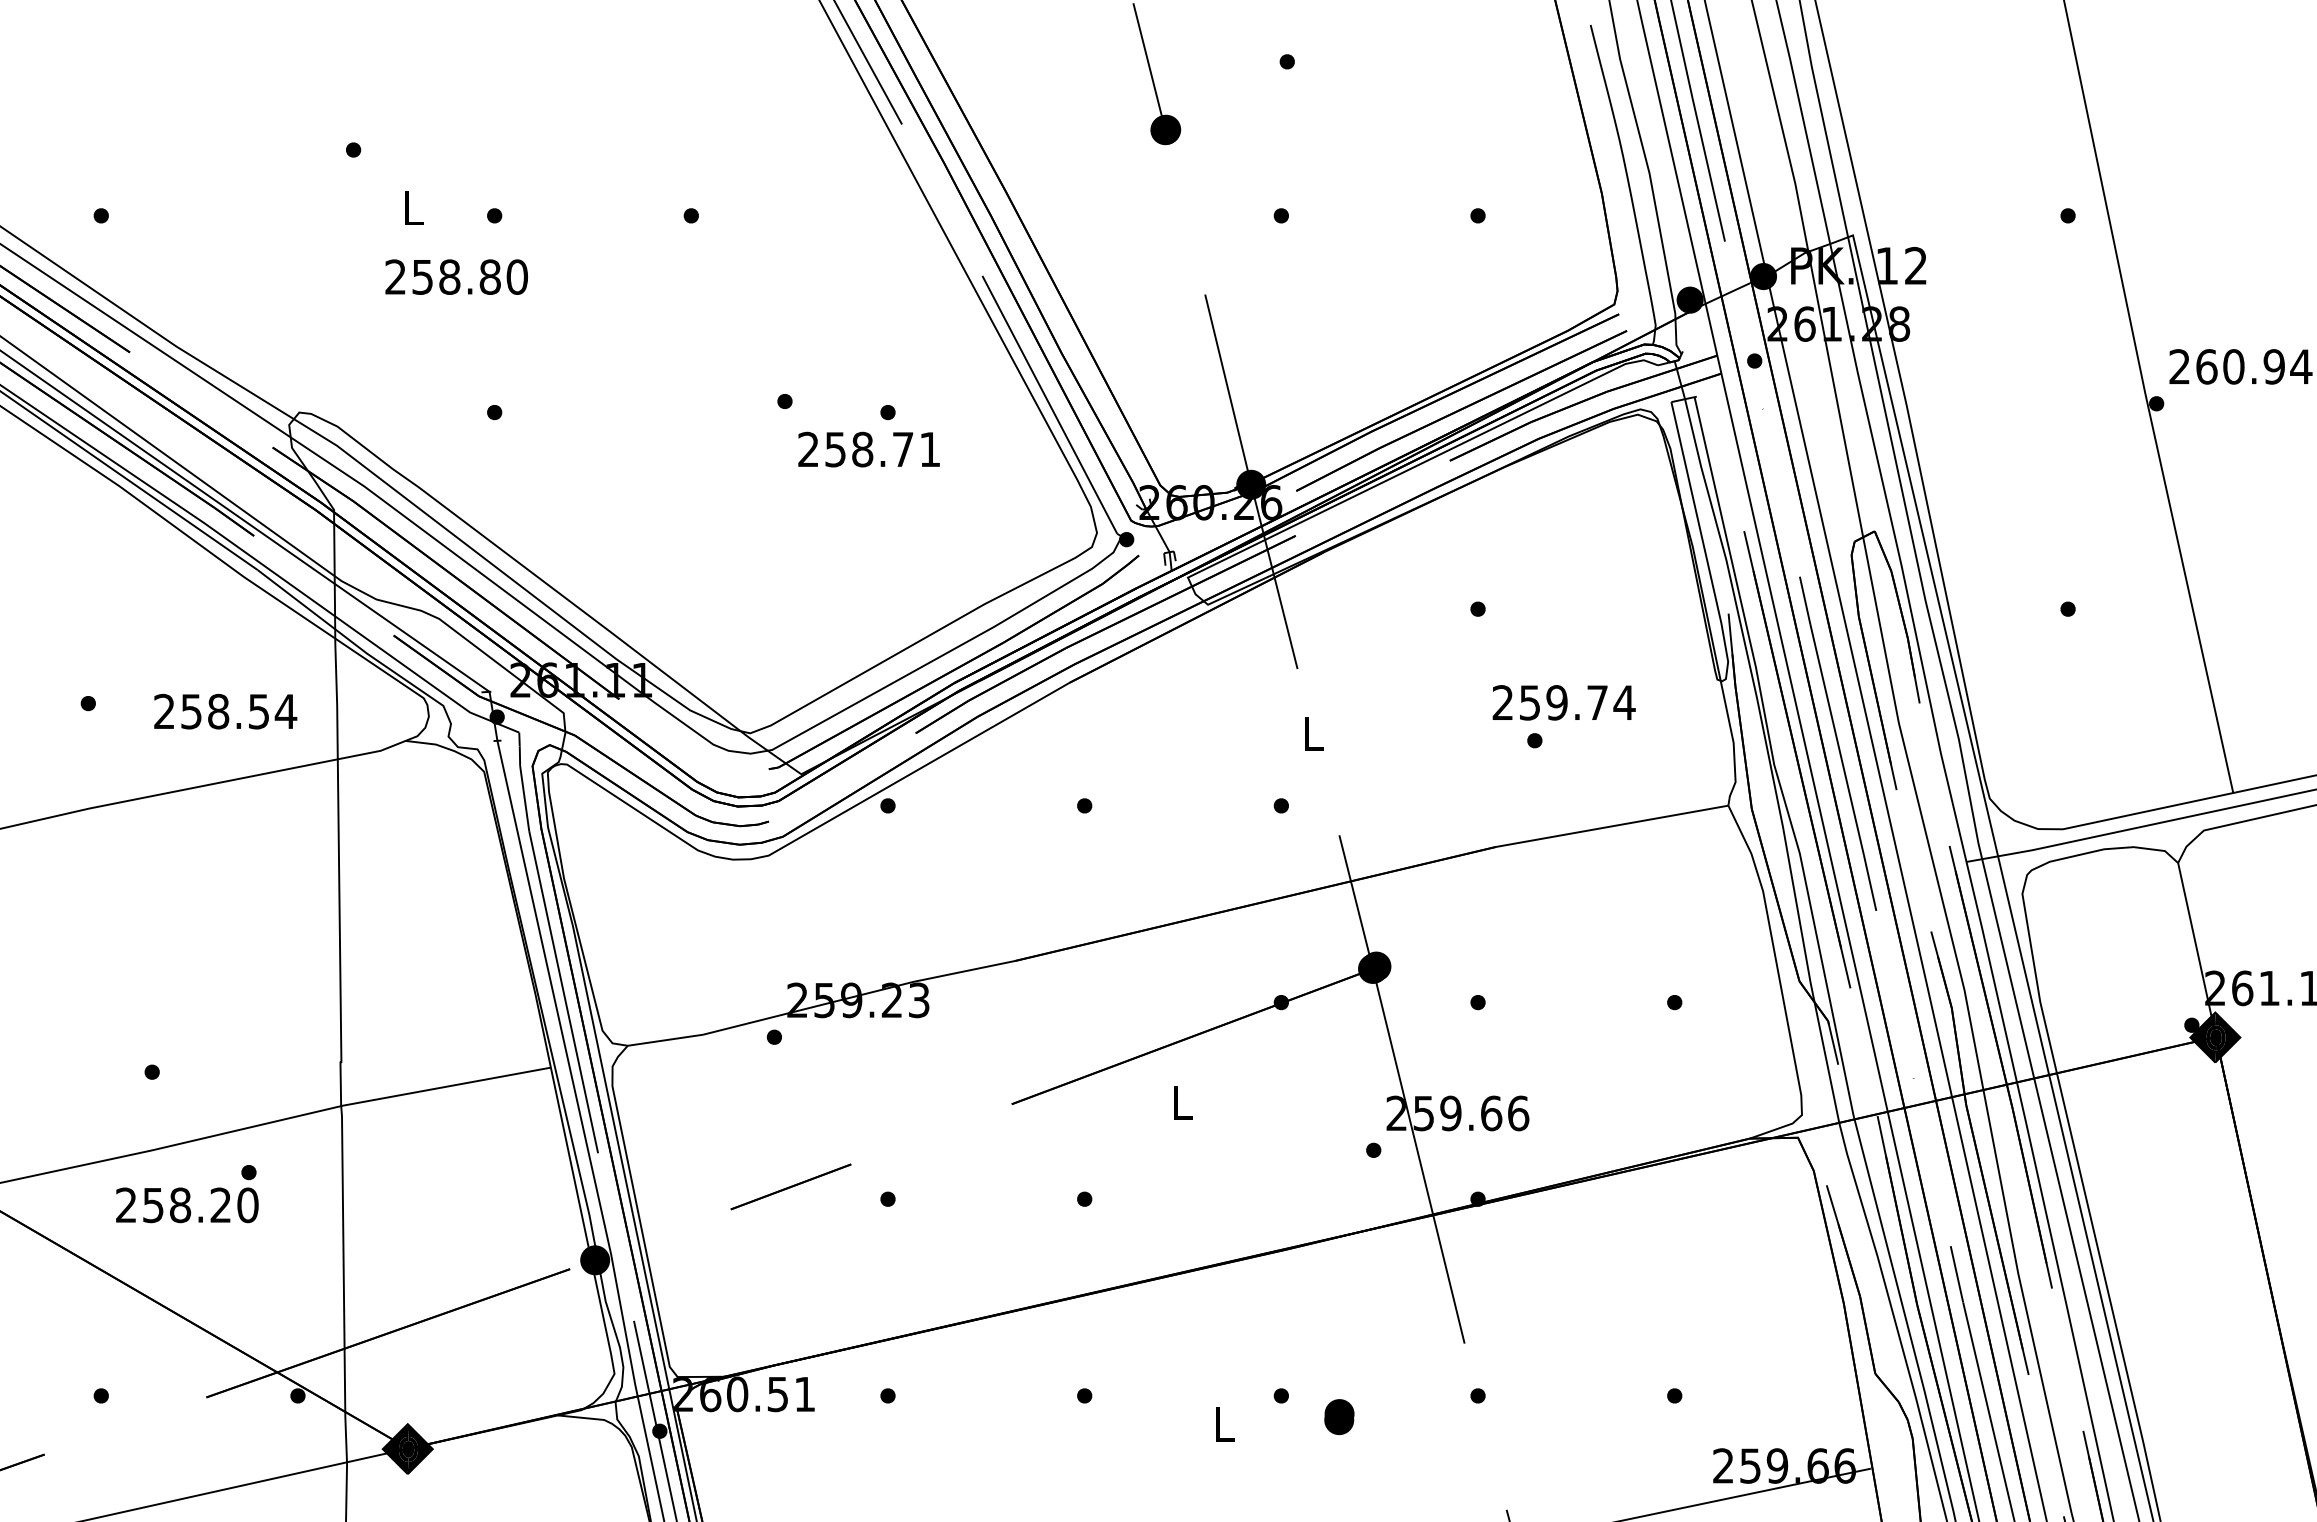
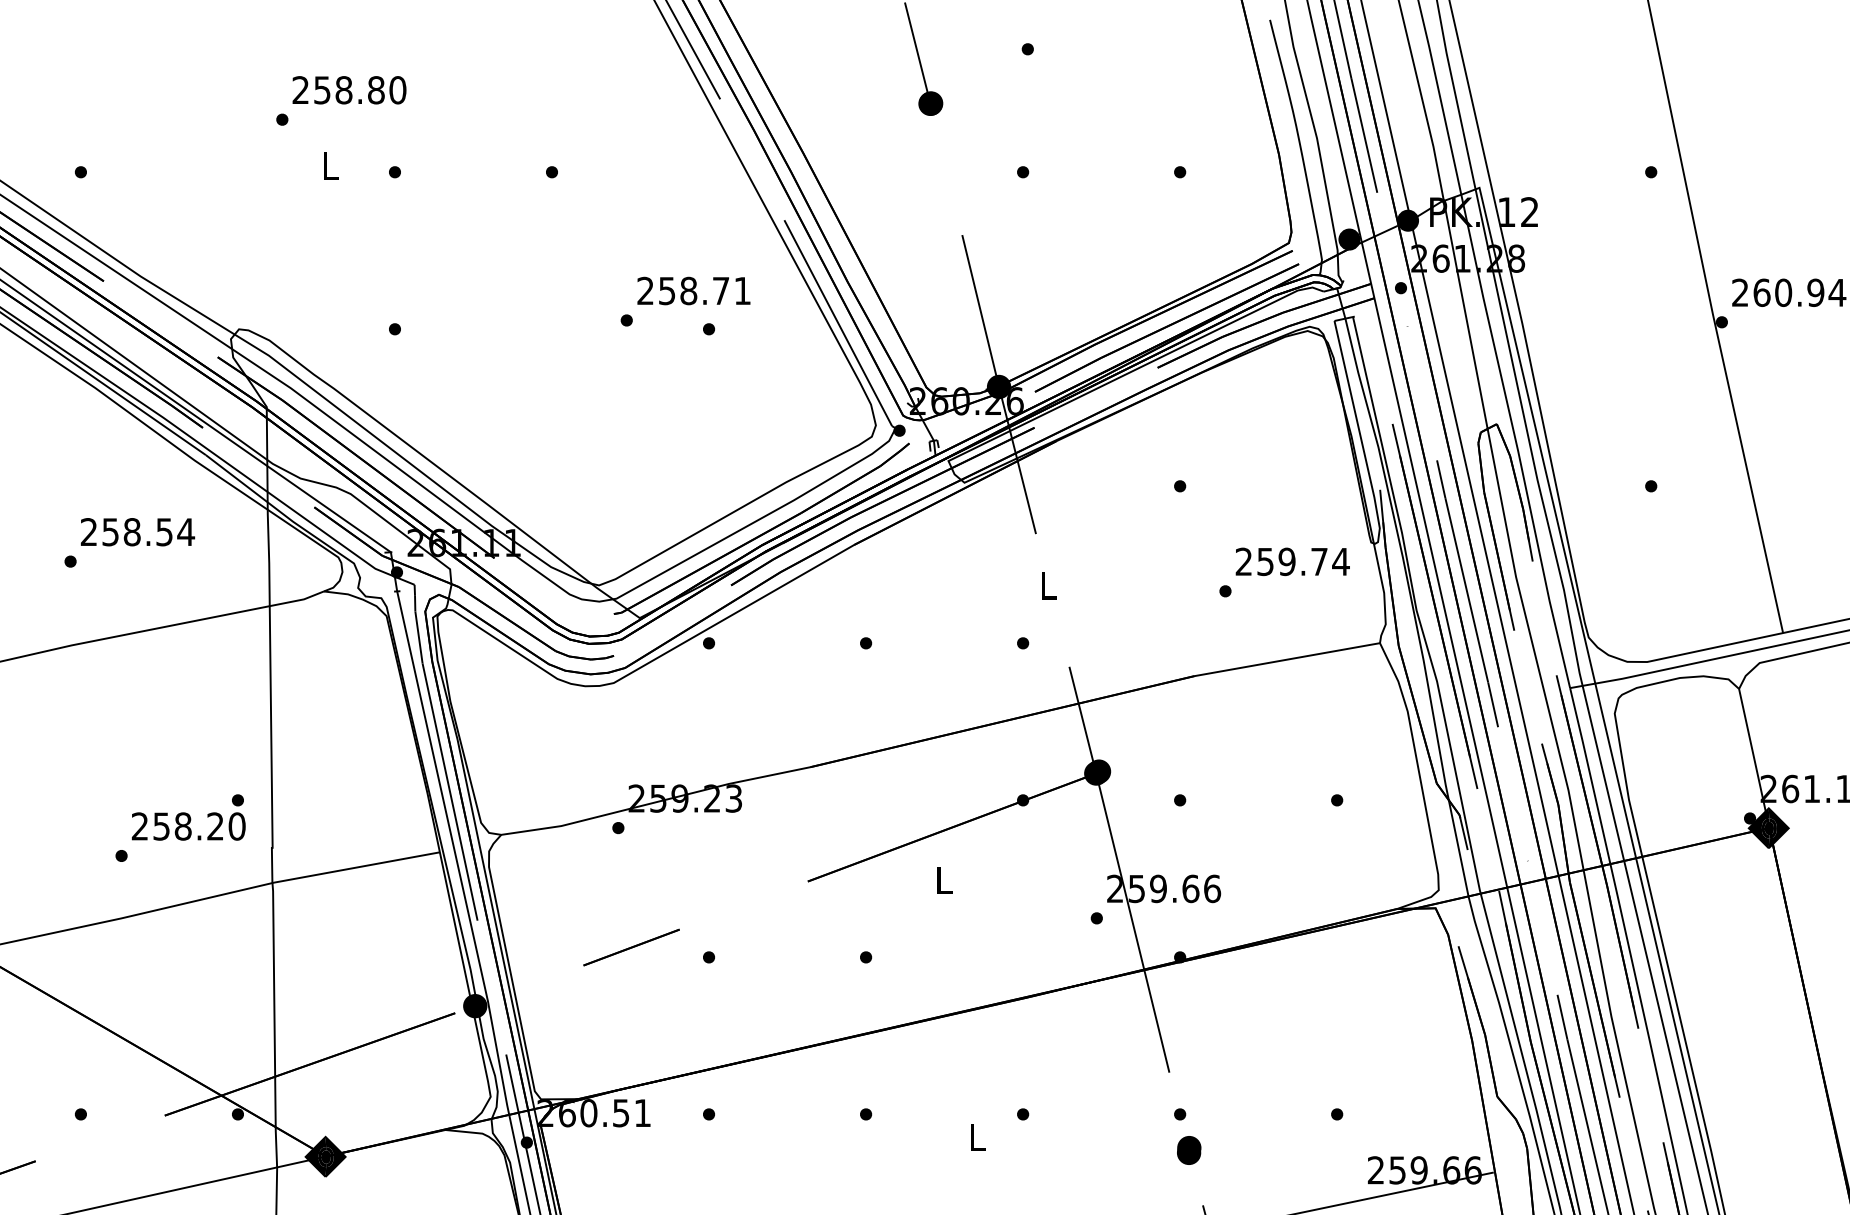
text: (456, 276) -> (349, 89), moved
text: (868, 449) -> (693, 290), moved
text: (1563, 702) -> (1292, 561), moved
text: (225, 711) -> (137, 532), moved
text: (187, 1194) -> (188, 817), moved
part: (1339, 1417) -> (1189, 1150), moved

